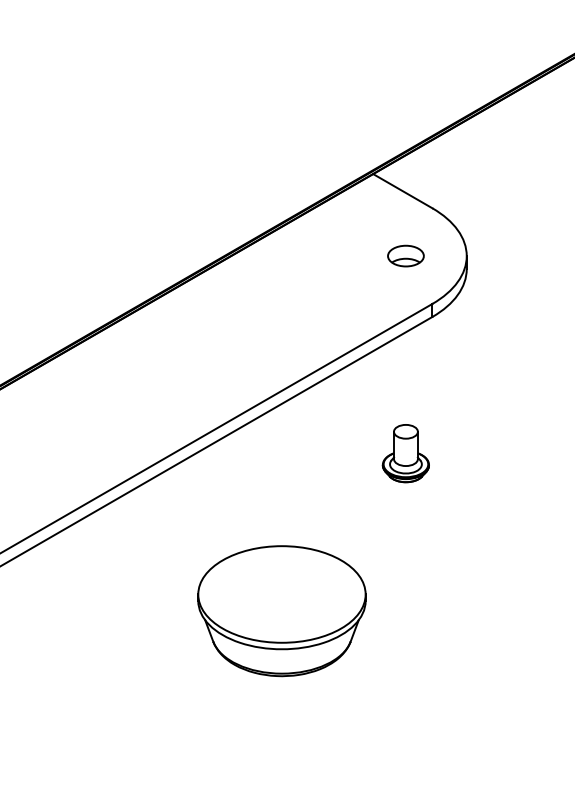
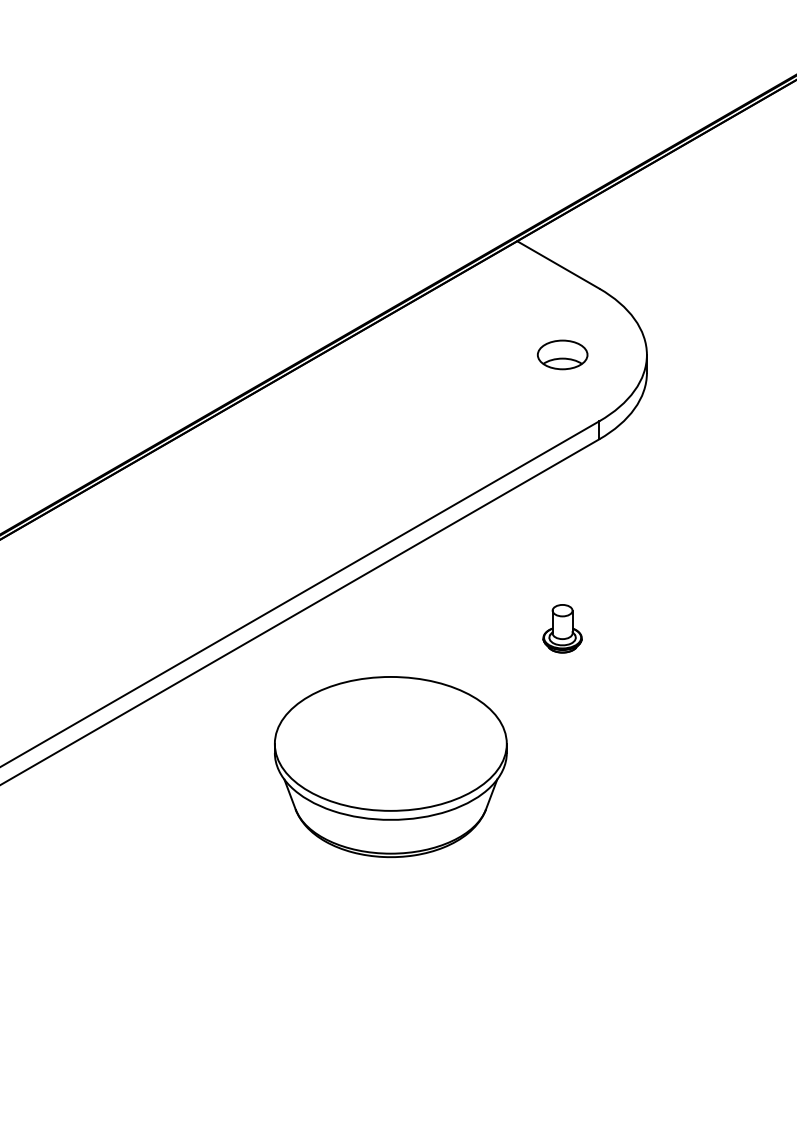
part: (405, 453) -> (562, 628), size x0.6
part: (281, 611) -> (390, 767), moved

